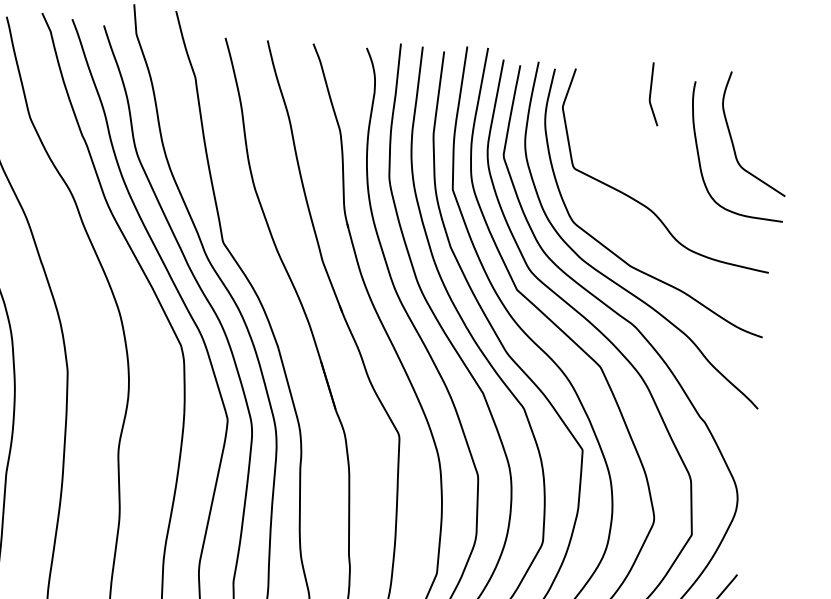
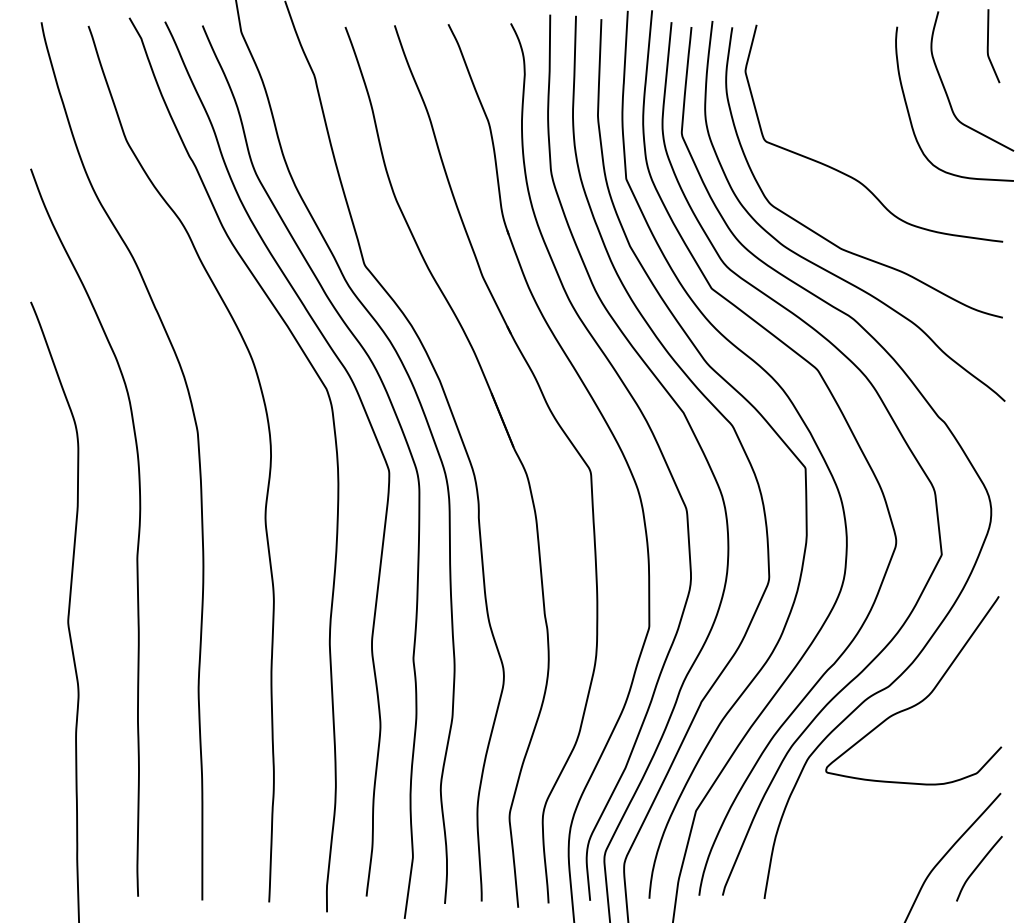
curve: (650, 94) -> (988, 46), moved

